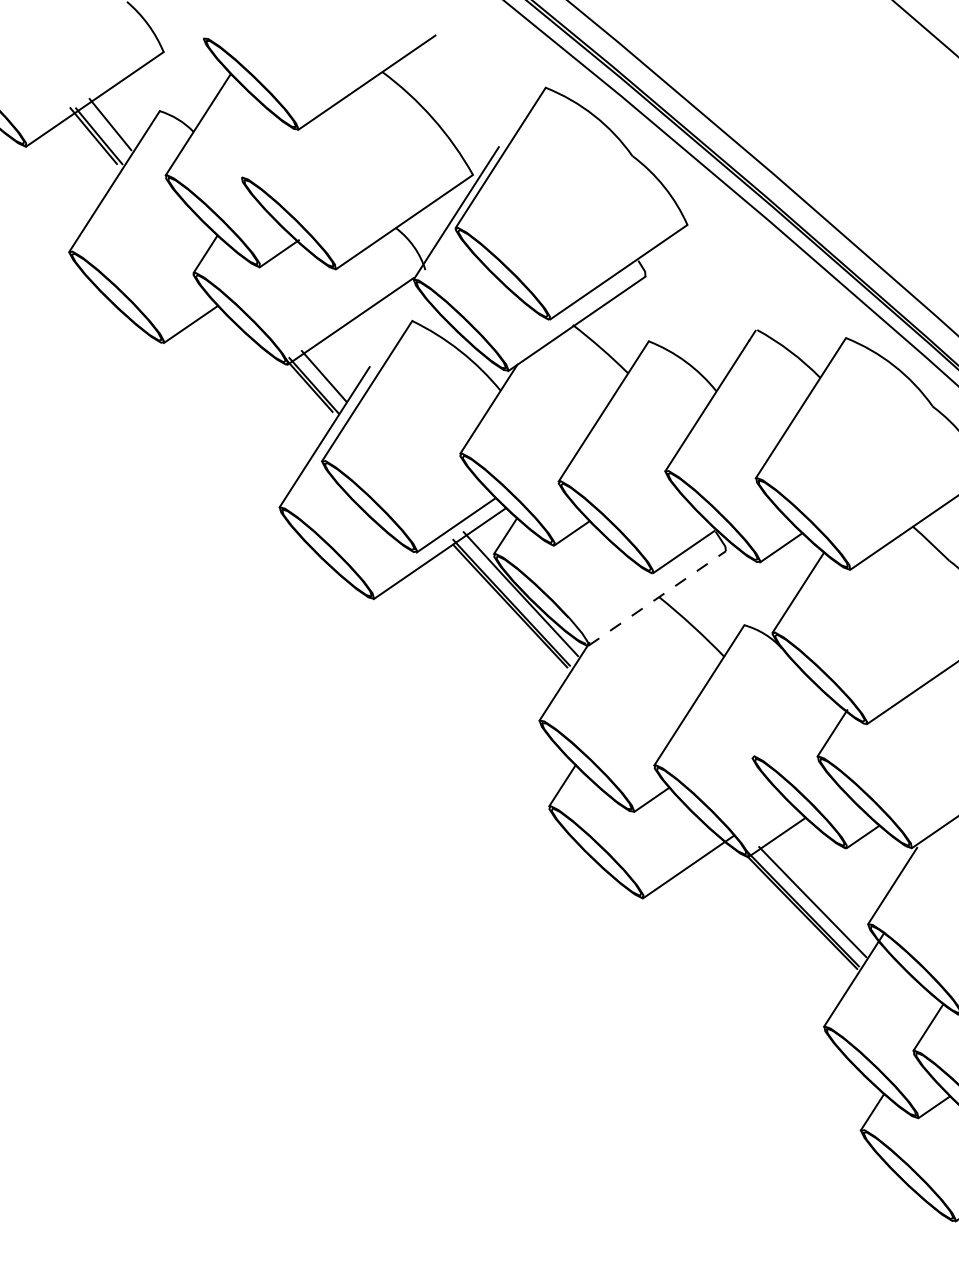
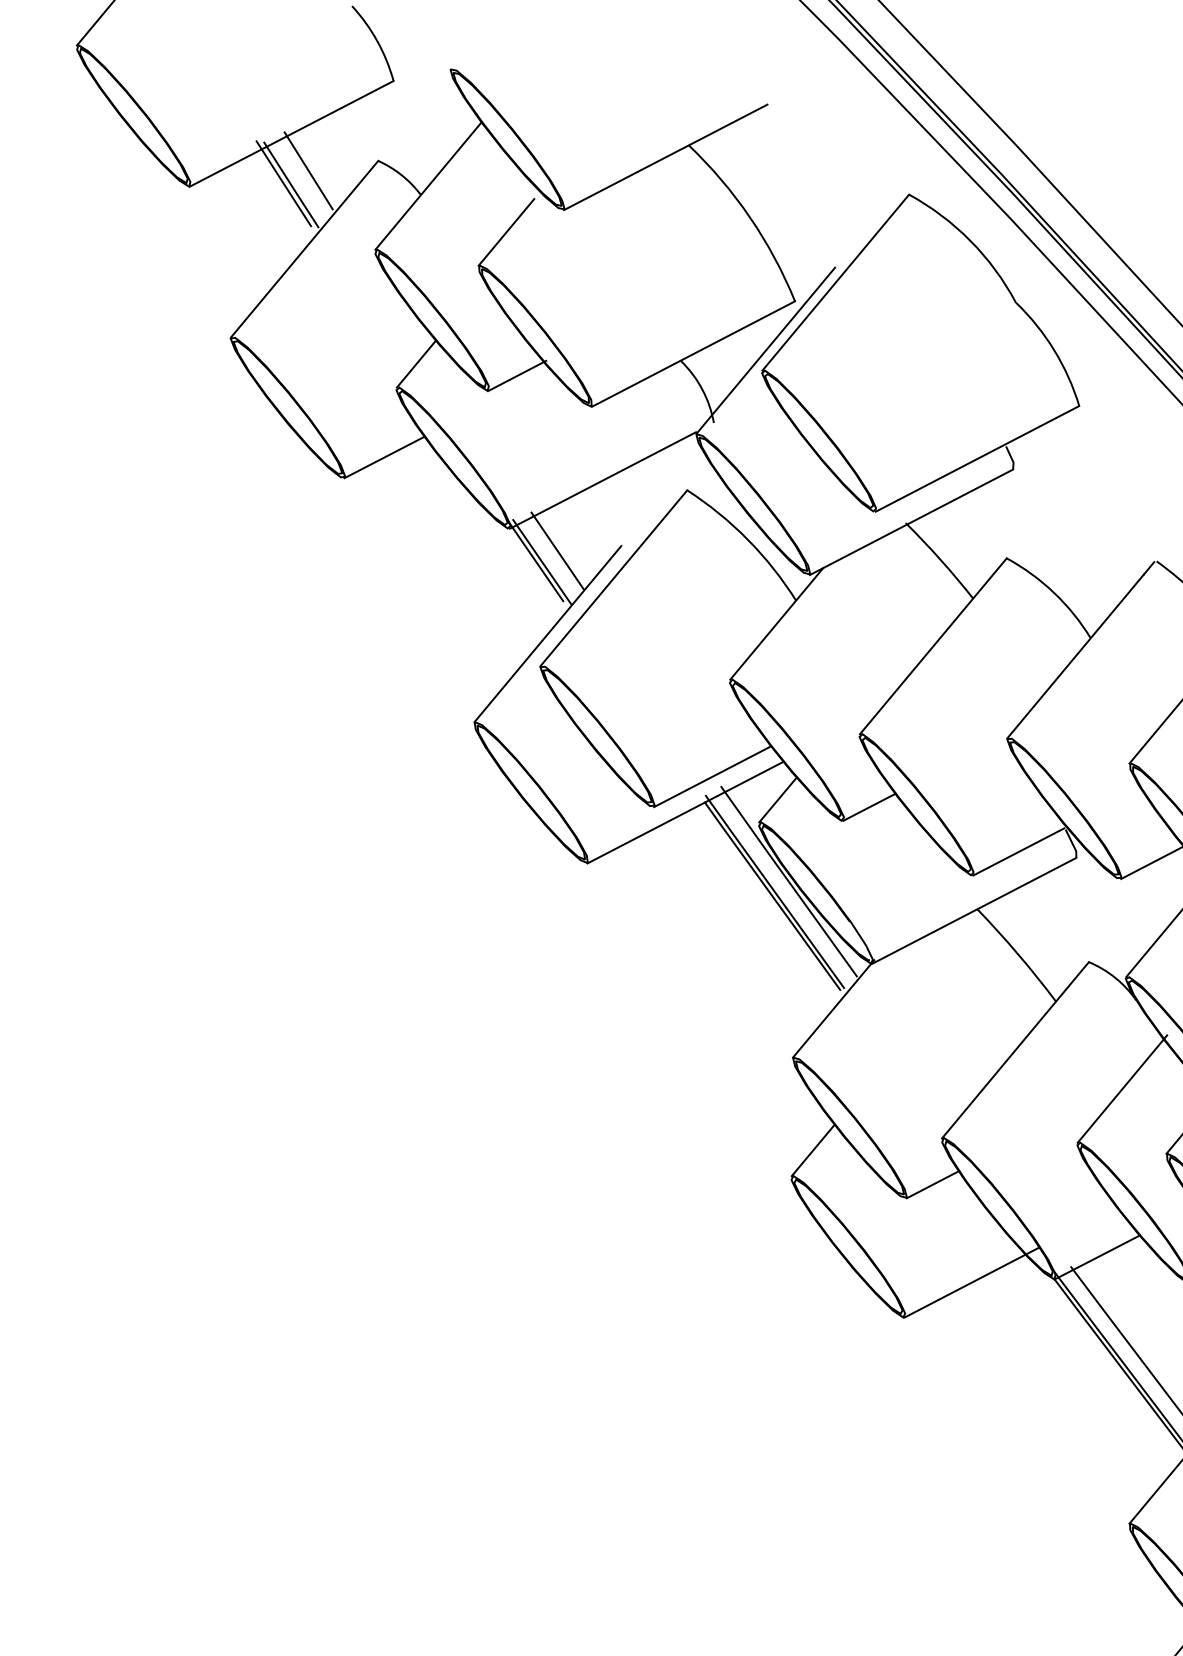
line: (258, 150) -> (506, 231), added
line: (657, 598) -> (974, 910), dashed -> solid
line: (779, 713) -> (1121, 1088), added

